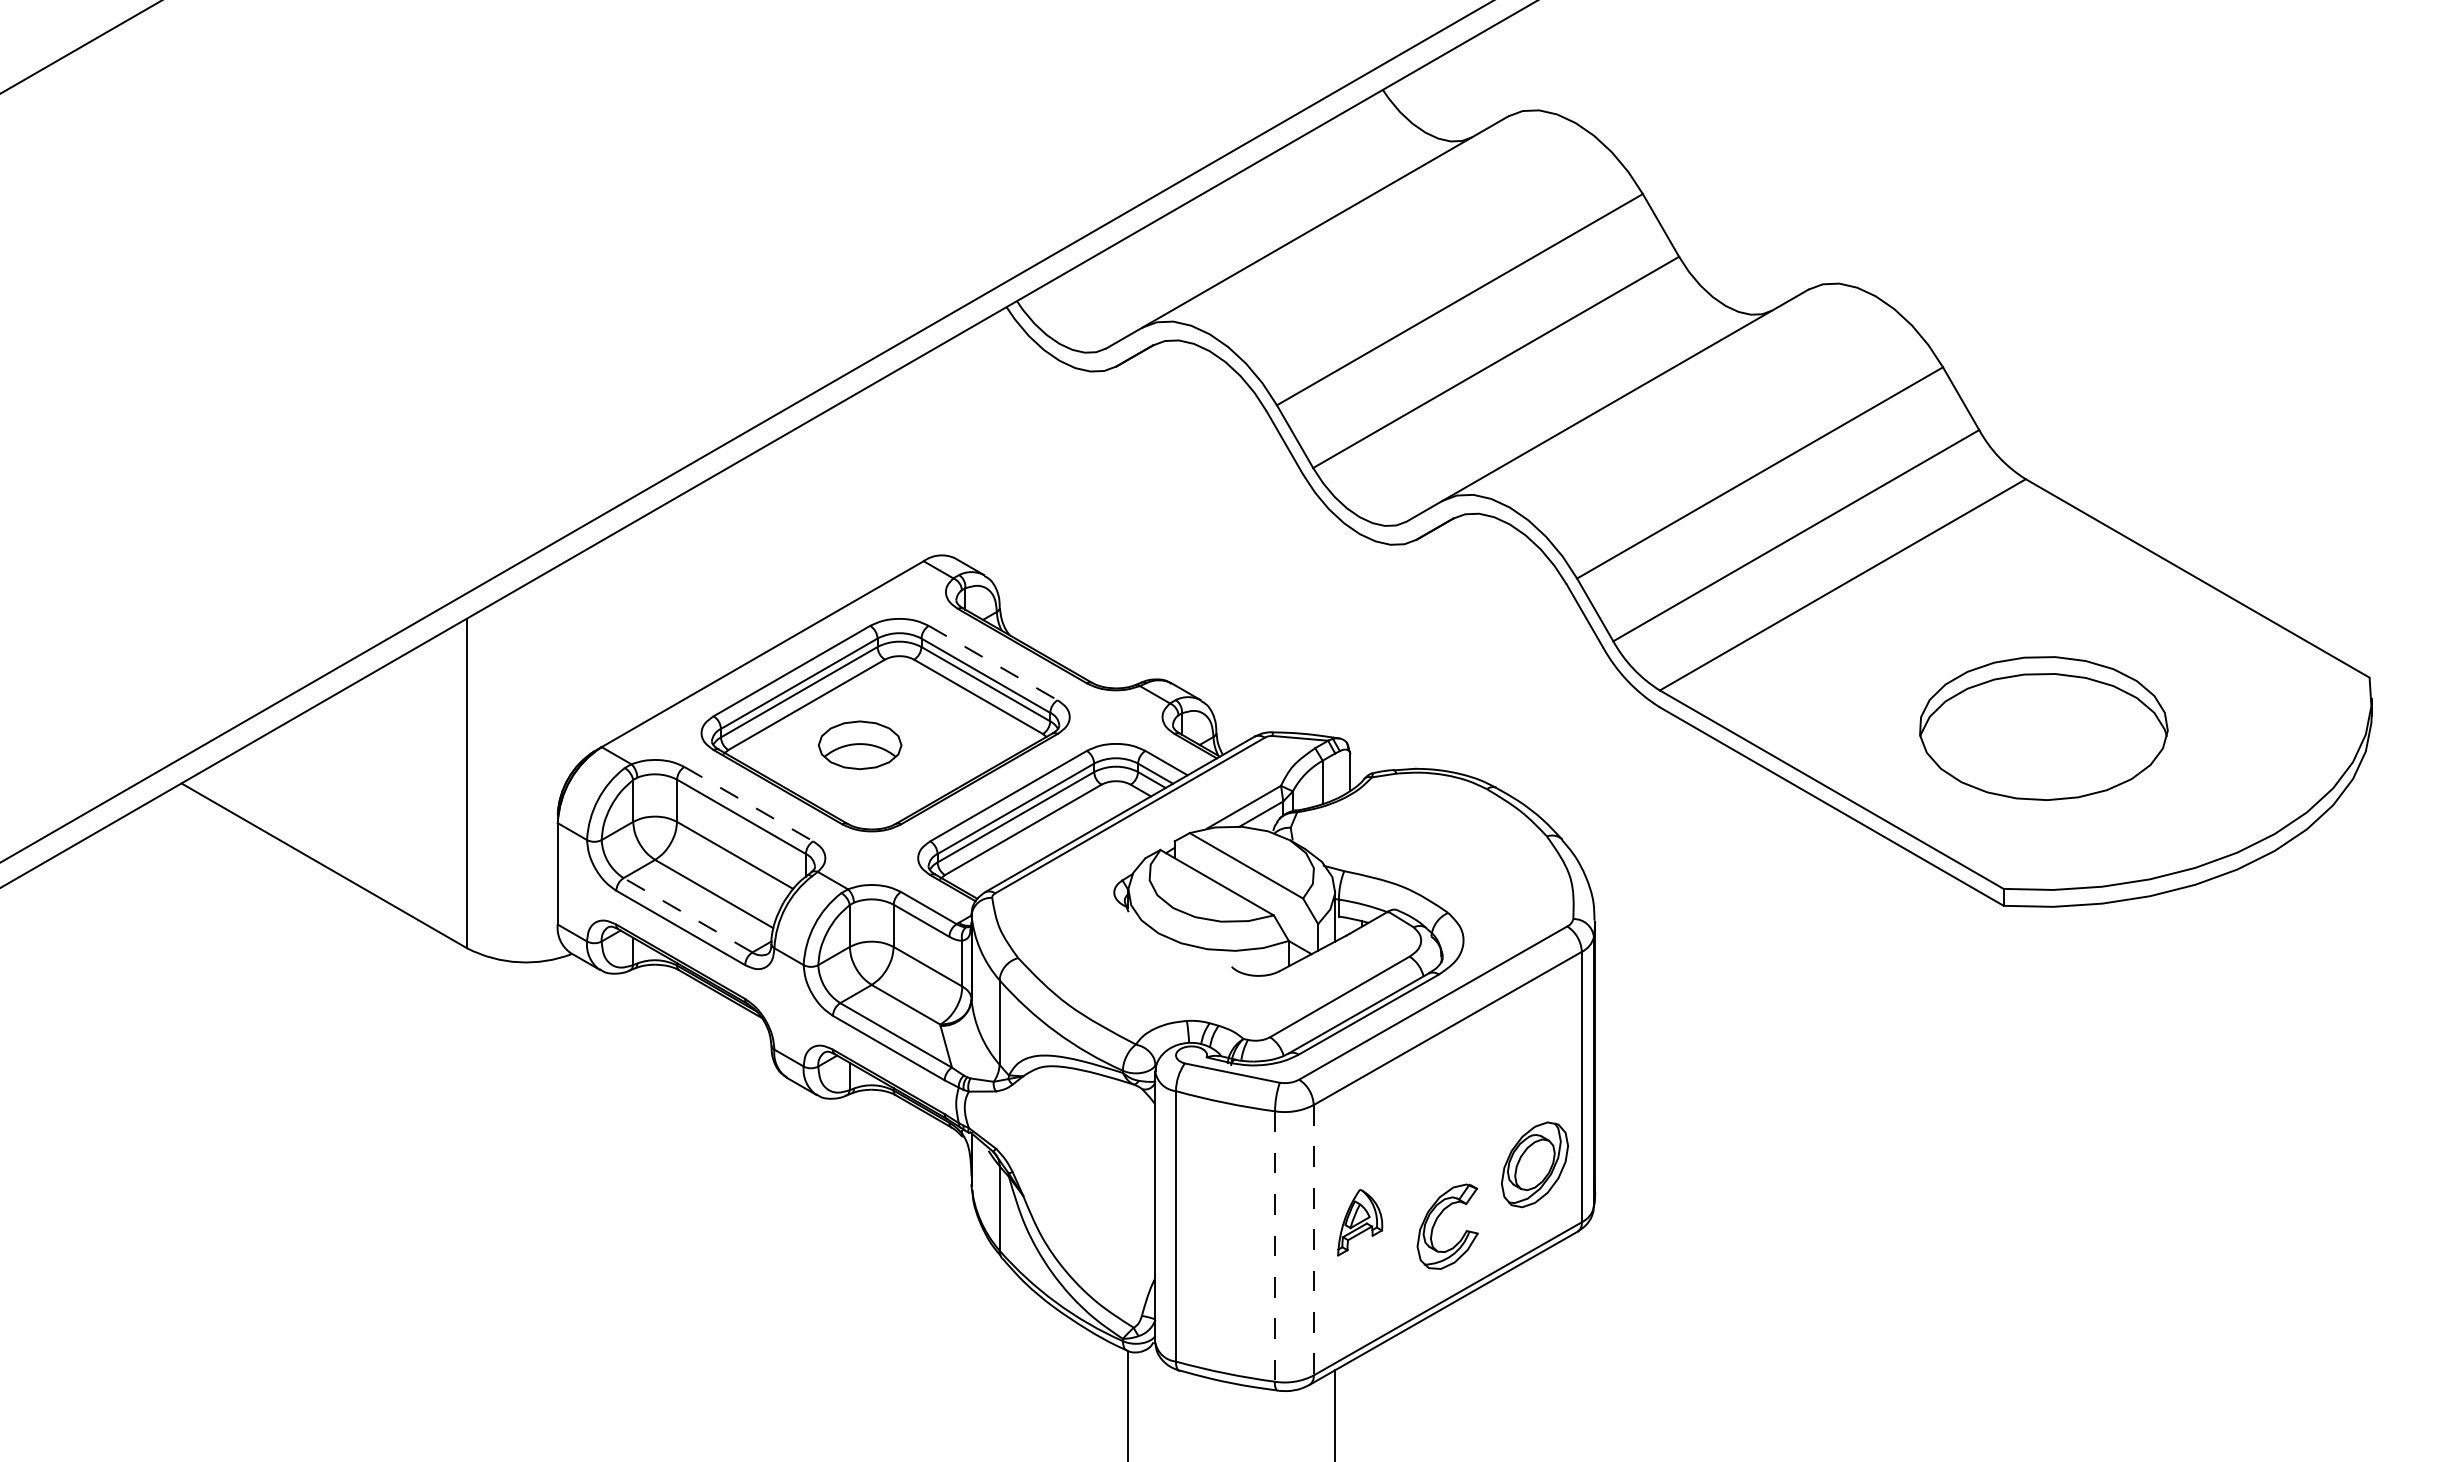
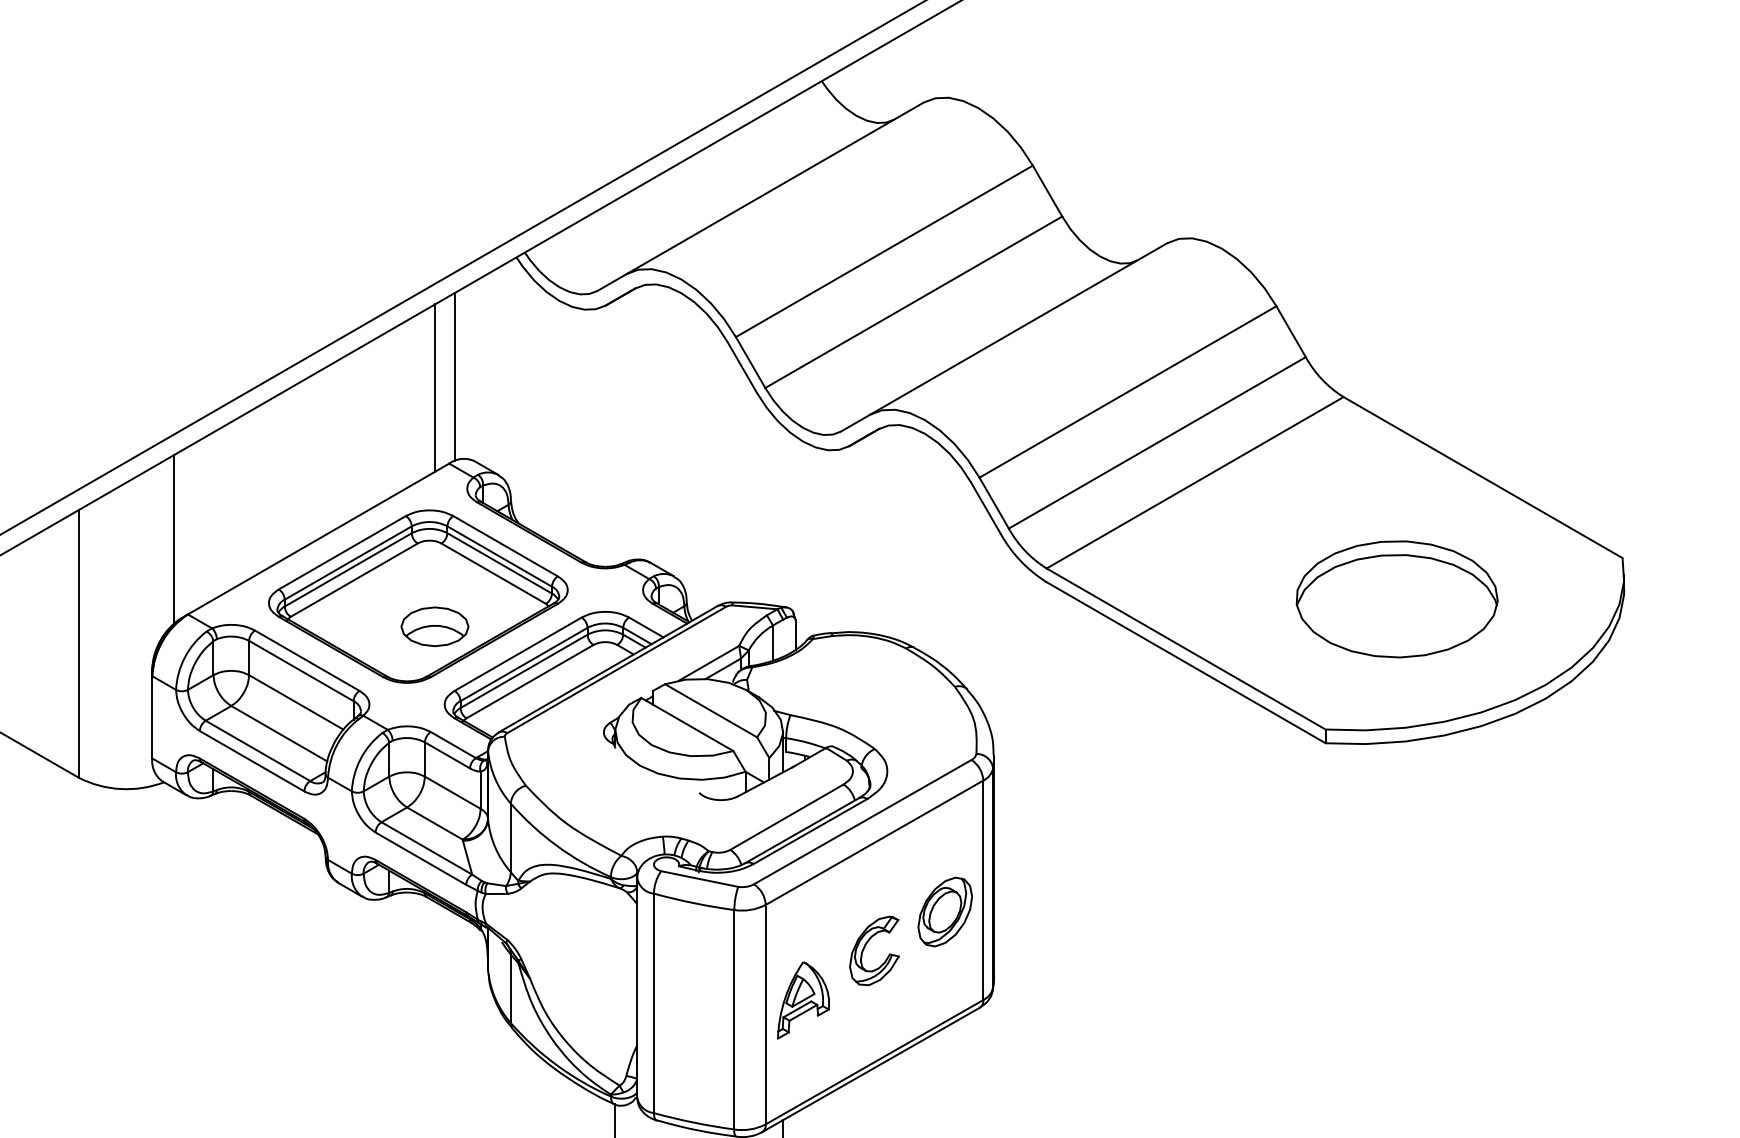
line: (930, 454) -> (454, 377), added
line: (906, 468) -> (435, 388), added
line: (584, 654) -> (173, 539), added
line: (993, 663) -> (505, 546), dashed -> solid
part: (2043, 728) -> (1396, 599), moved
part: (859, 745) -> (434, 626), moved
line: (749, 804) -> (307, 661), dashed -> solid
line: (687, 915) -> (257, 751), dashed -> solid
part: (1534, 1164) -> (944, 911), moved
part: (1437, 1220) -> (866, 945), moved
part: (1359, 1222) -> (802, 1000), size x1.43
line: (1313, 1240) -> (765, 1014), dashed -> solid
line: (1275, 1247) -> (734, 1020), dashed -> solid

